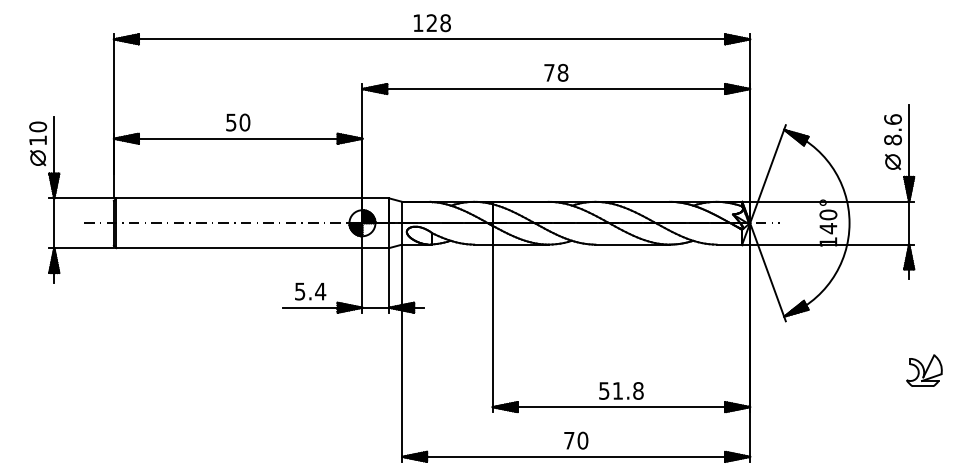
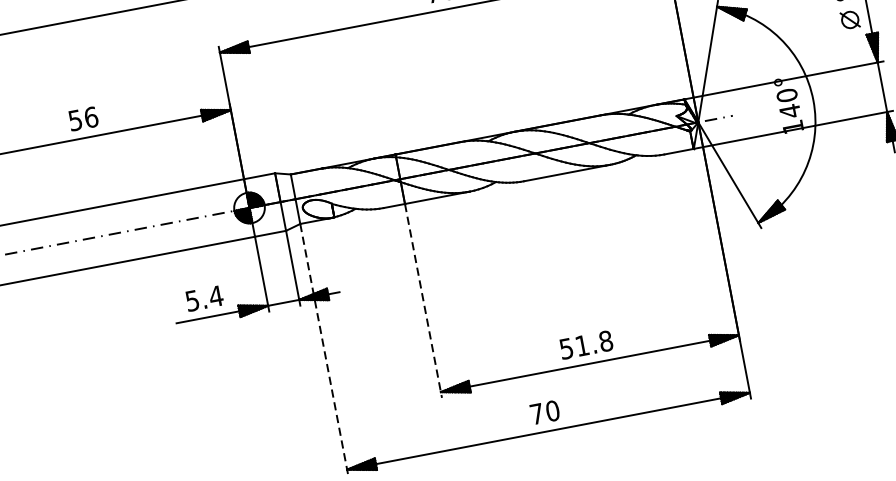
text: (244, 122) -> (90, 117), 50 -> 56
line: (492, 328) -> (423, 301), solid -> dashed
line: (402, 353) -> (324, 349), solid -> dashed

